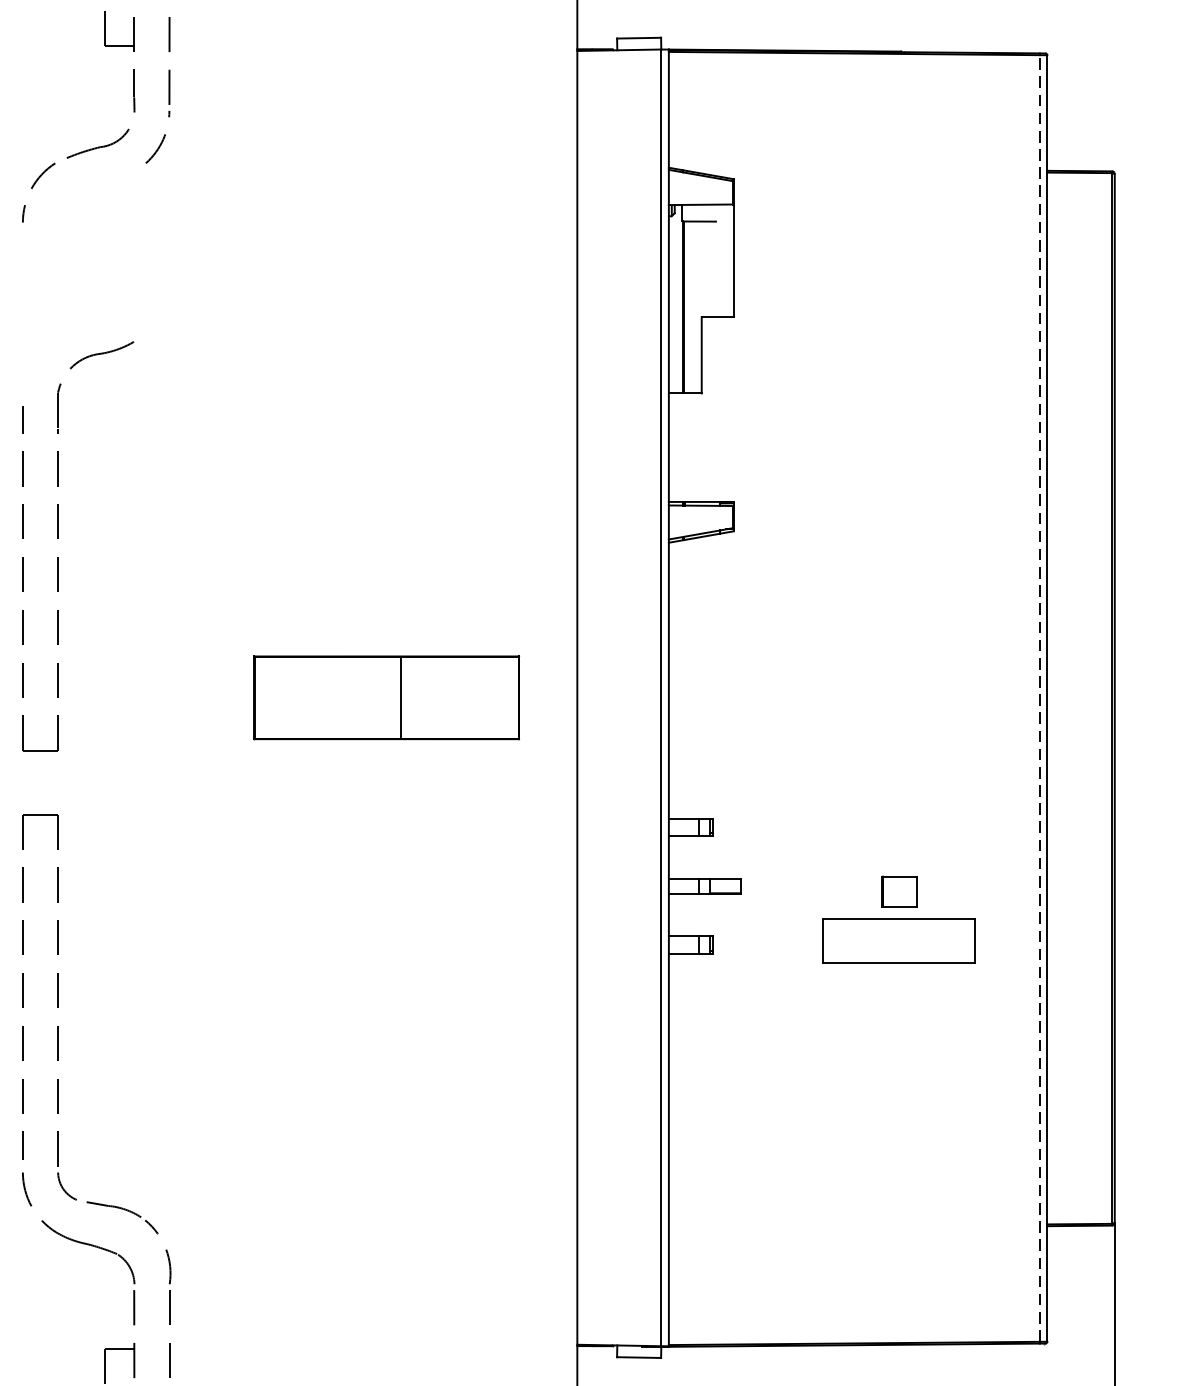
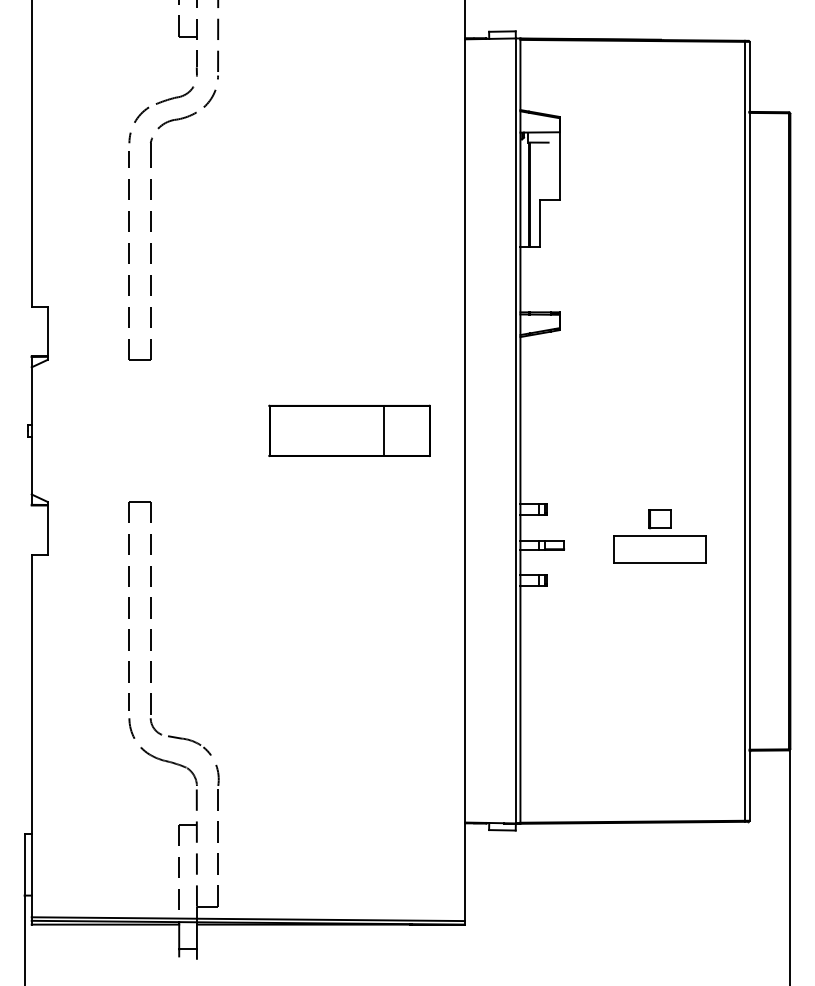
part: (59, 538) -> (151, 231), moved
line: (401, 697) -> (384, 430), moved
line: (1038, 697) -> (744, 430), dashed -> solid
part: (898, 920) -> (659, 536), moved

